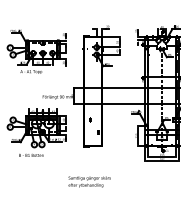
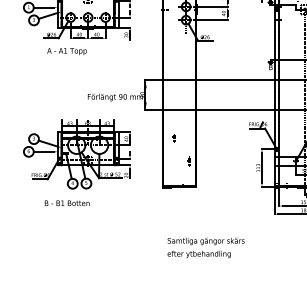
text: (89, 181) -> (205, 247), moved

